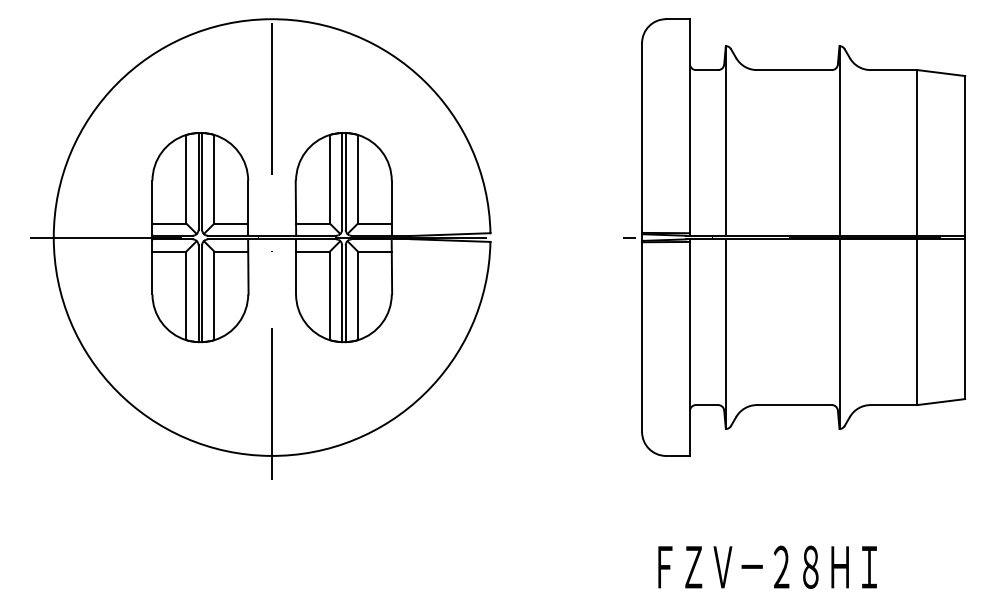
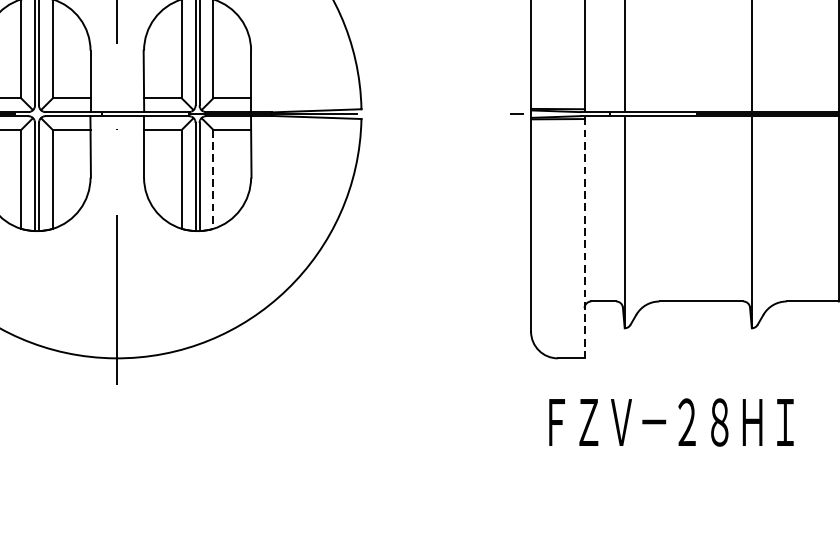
line: (357, 296) -> (212, 180), solid -> dashed
line: (689, 348) -> (584, 238), solid -> dashed
text: (767, 566) -> (671, 421), moved

